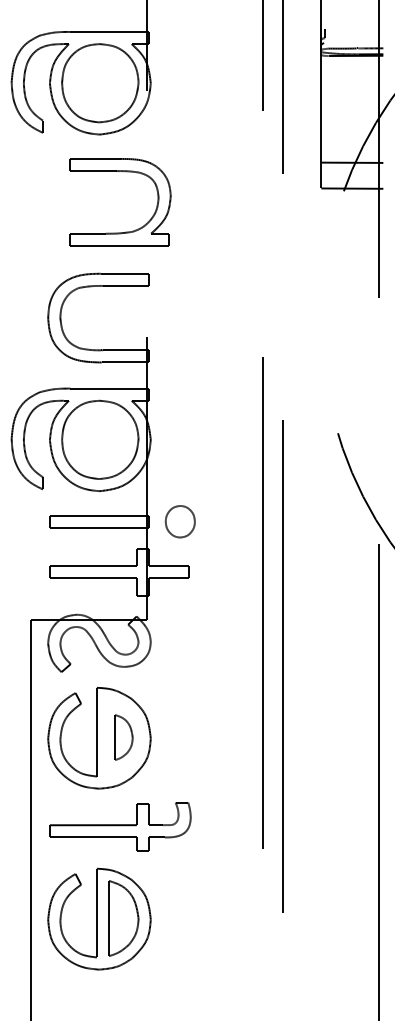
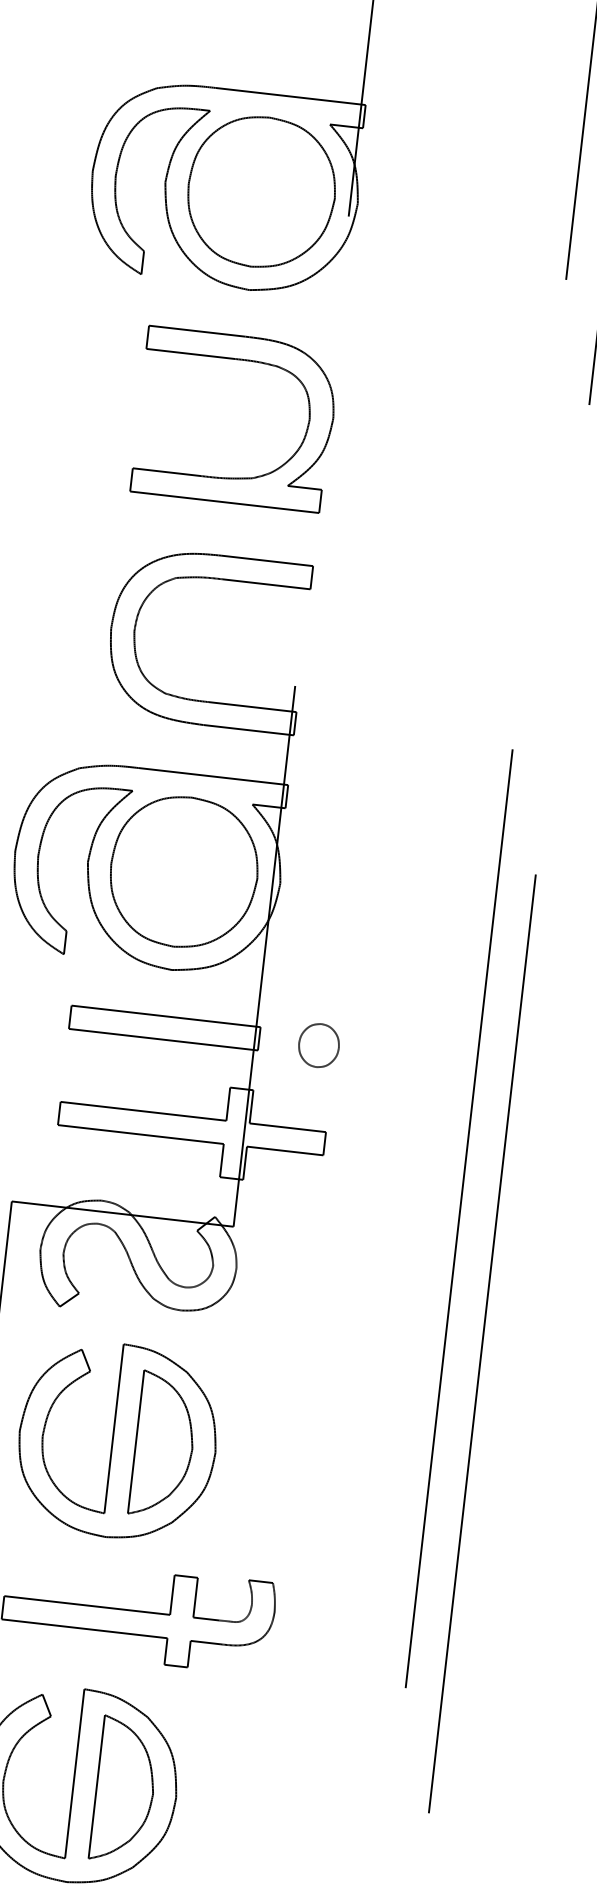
part: (125, 231) -> (239, 476), moved
part: (180, 521) -> (319, 1045), size x0.71
part: (123, 737) -> (163, 1444), size x1.67

